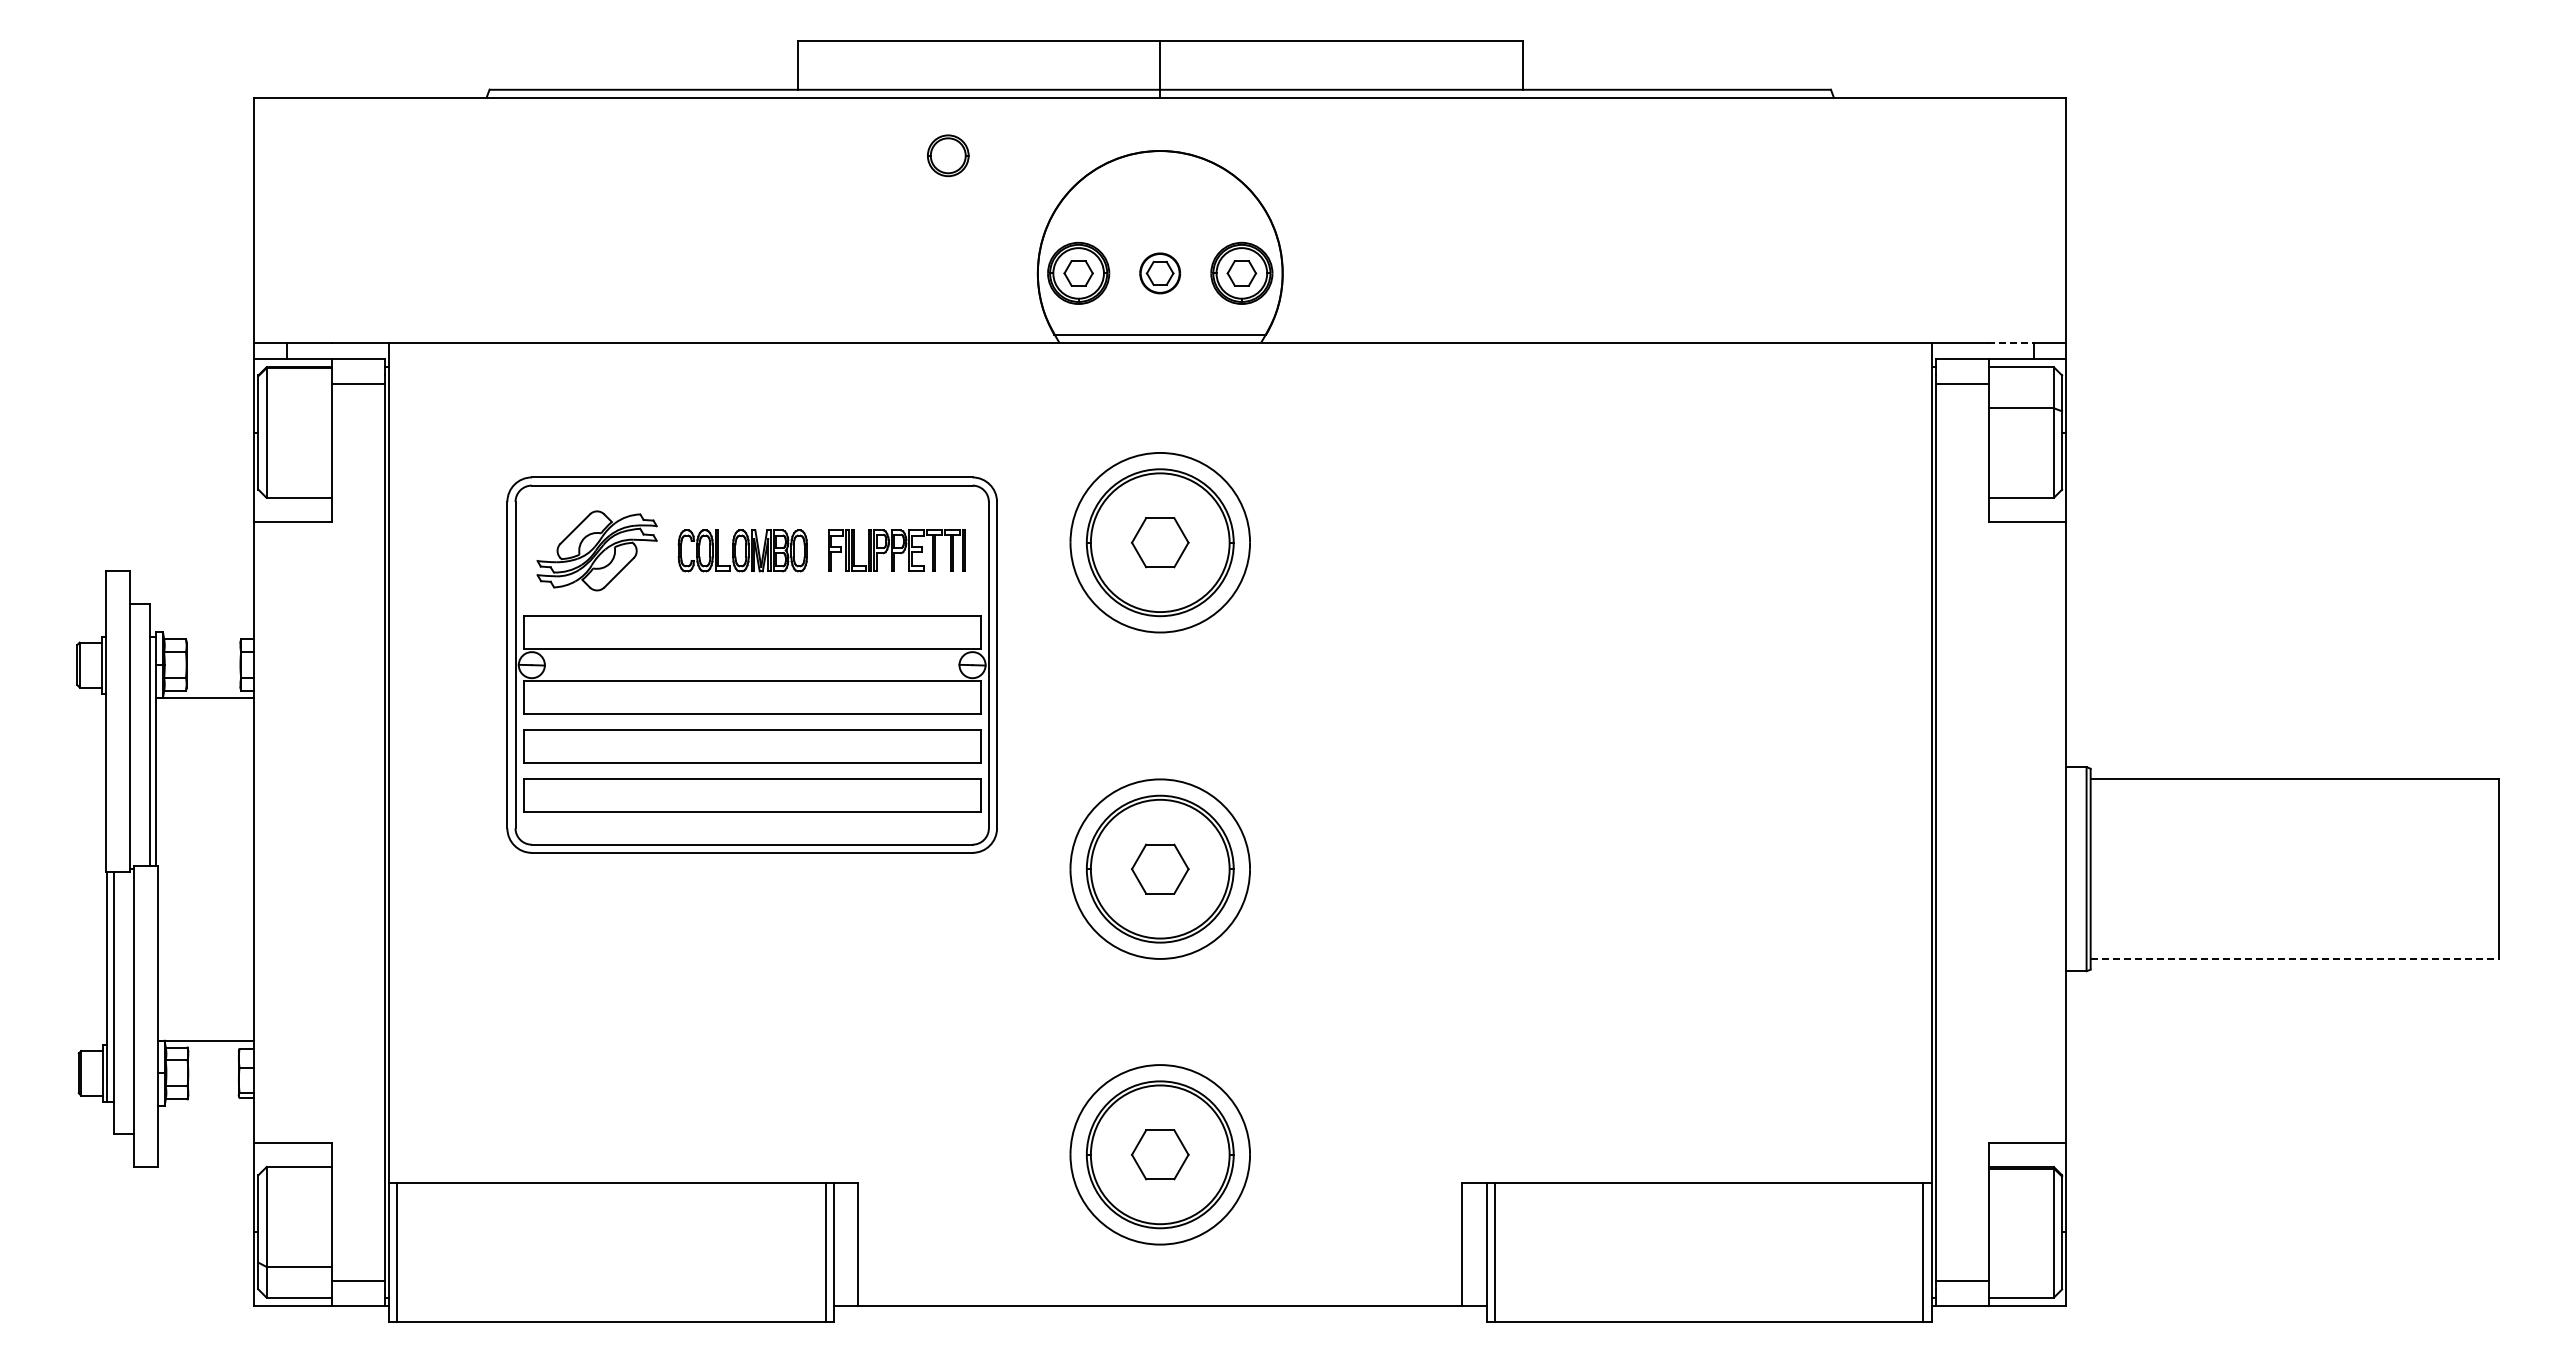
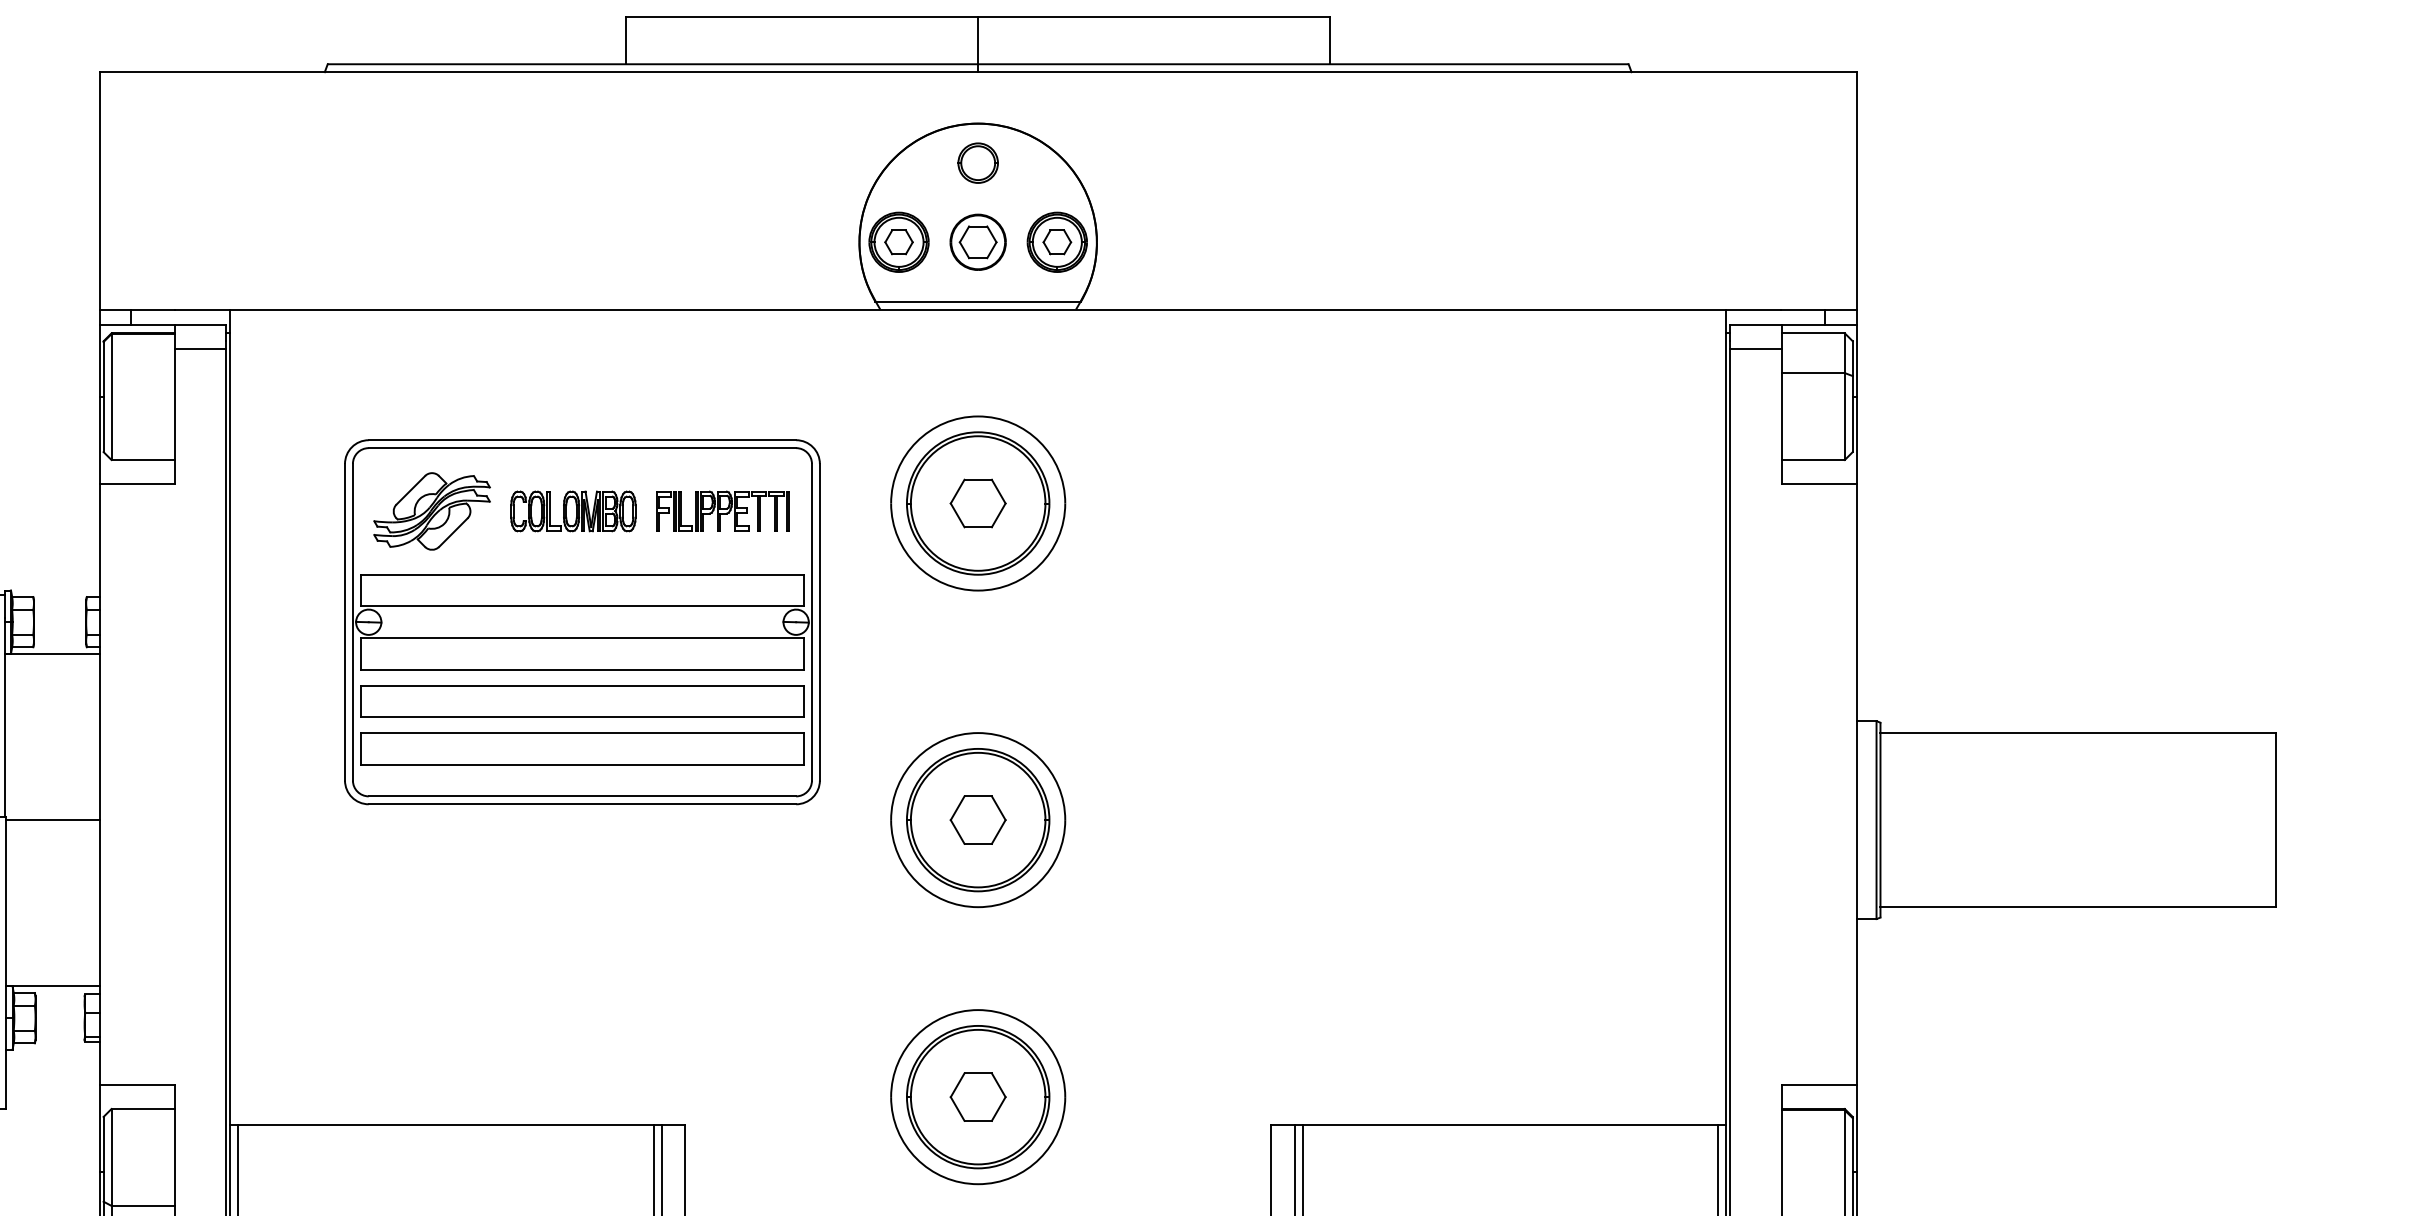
part: (948, 155) -> (978, 162), moved
part: (1159, 273) -> (977, 242), size x1.43
line: (2010, 342) -> (1802, 309), dashed -> solid
line: (206, 869) -> (53, 820), added
line: (2295, 958) -> (2079, 906), dashed -> solid

